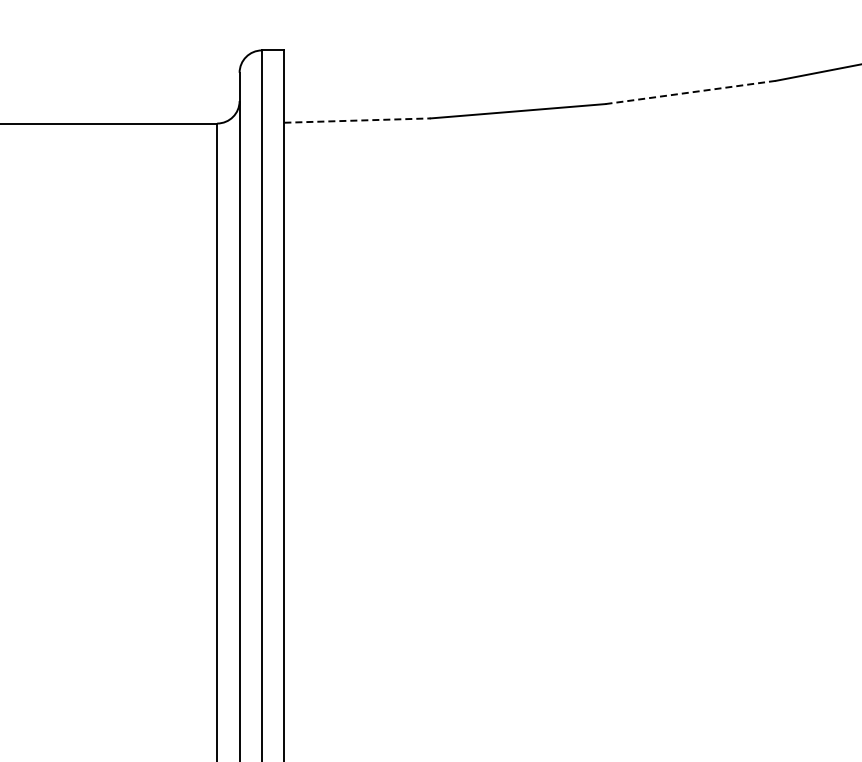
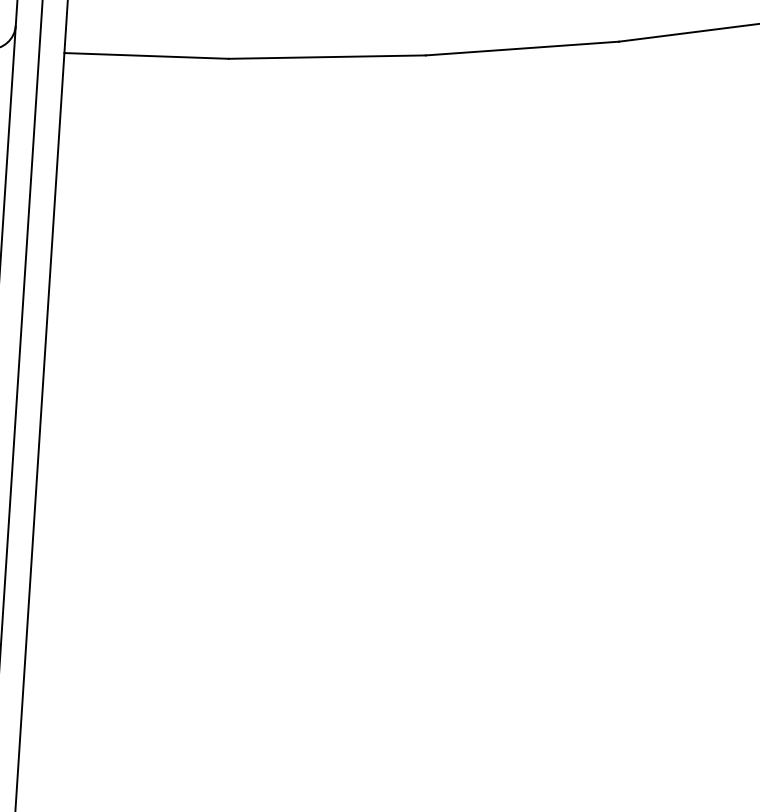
line: (691, 92) -> (523, 48), dashed -> solid
line: (358, 120) -> (147, 55), dashed -> solid

